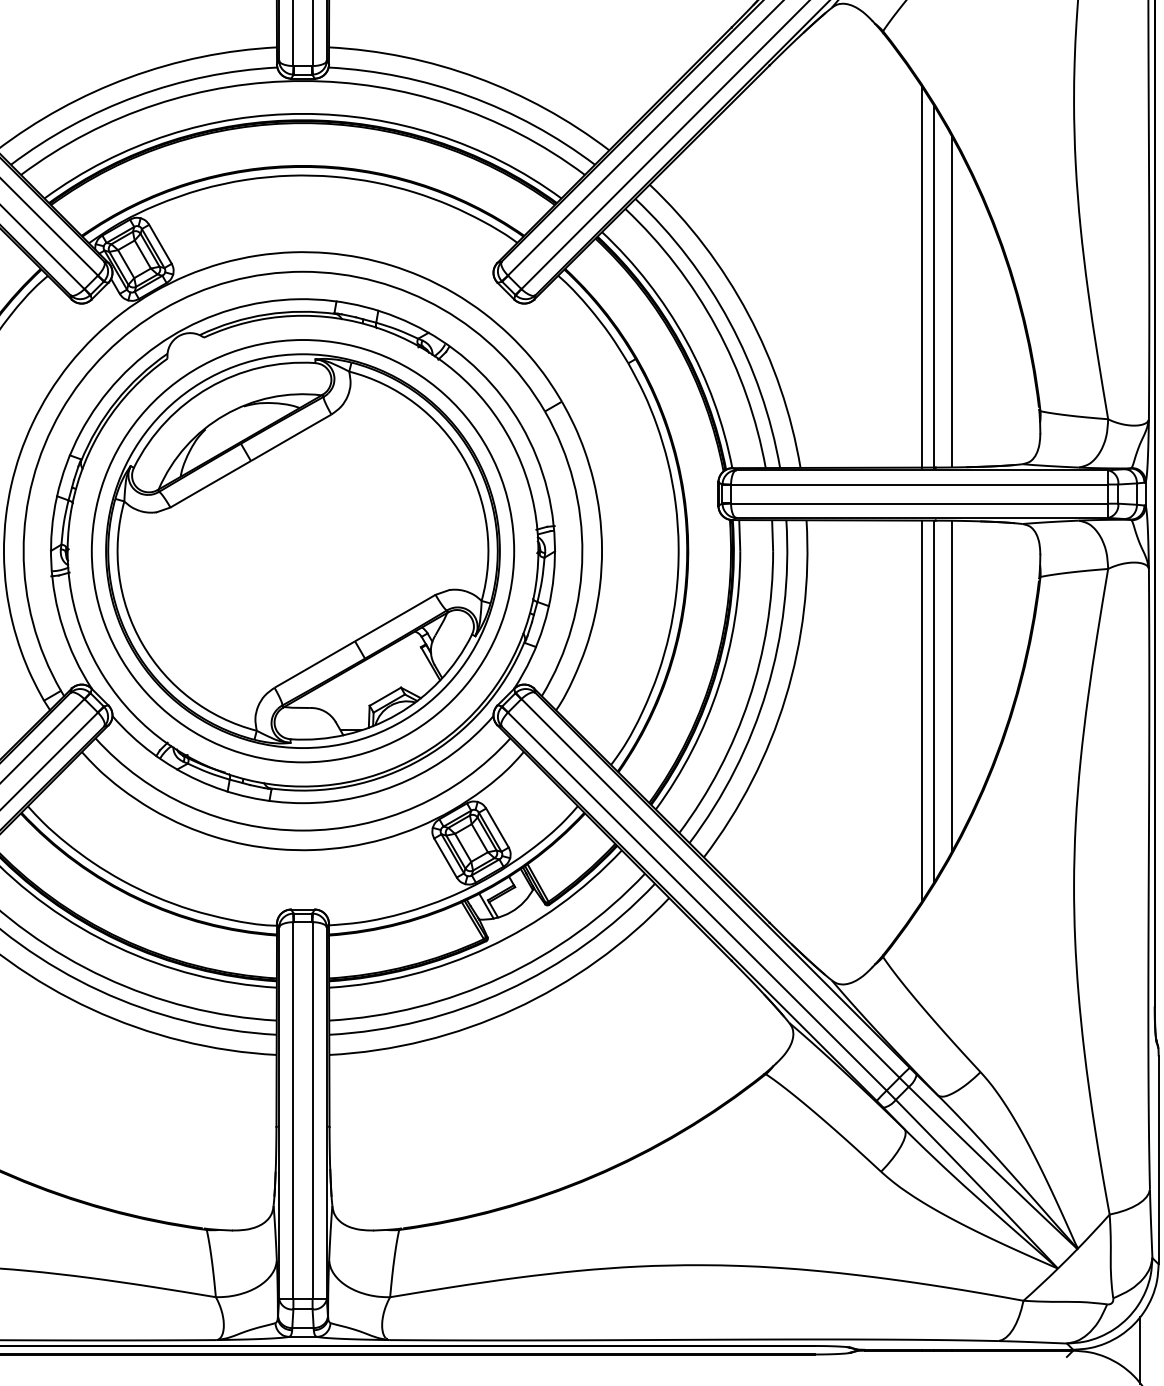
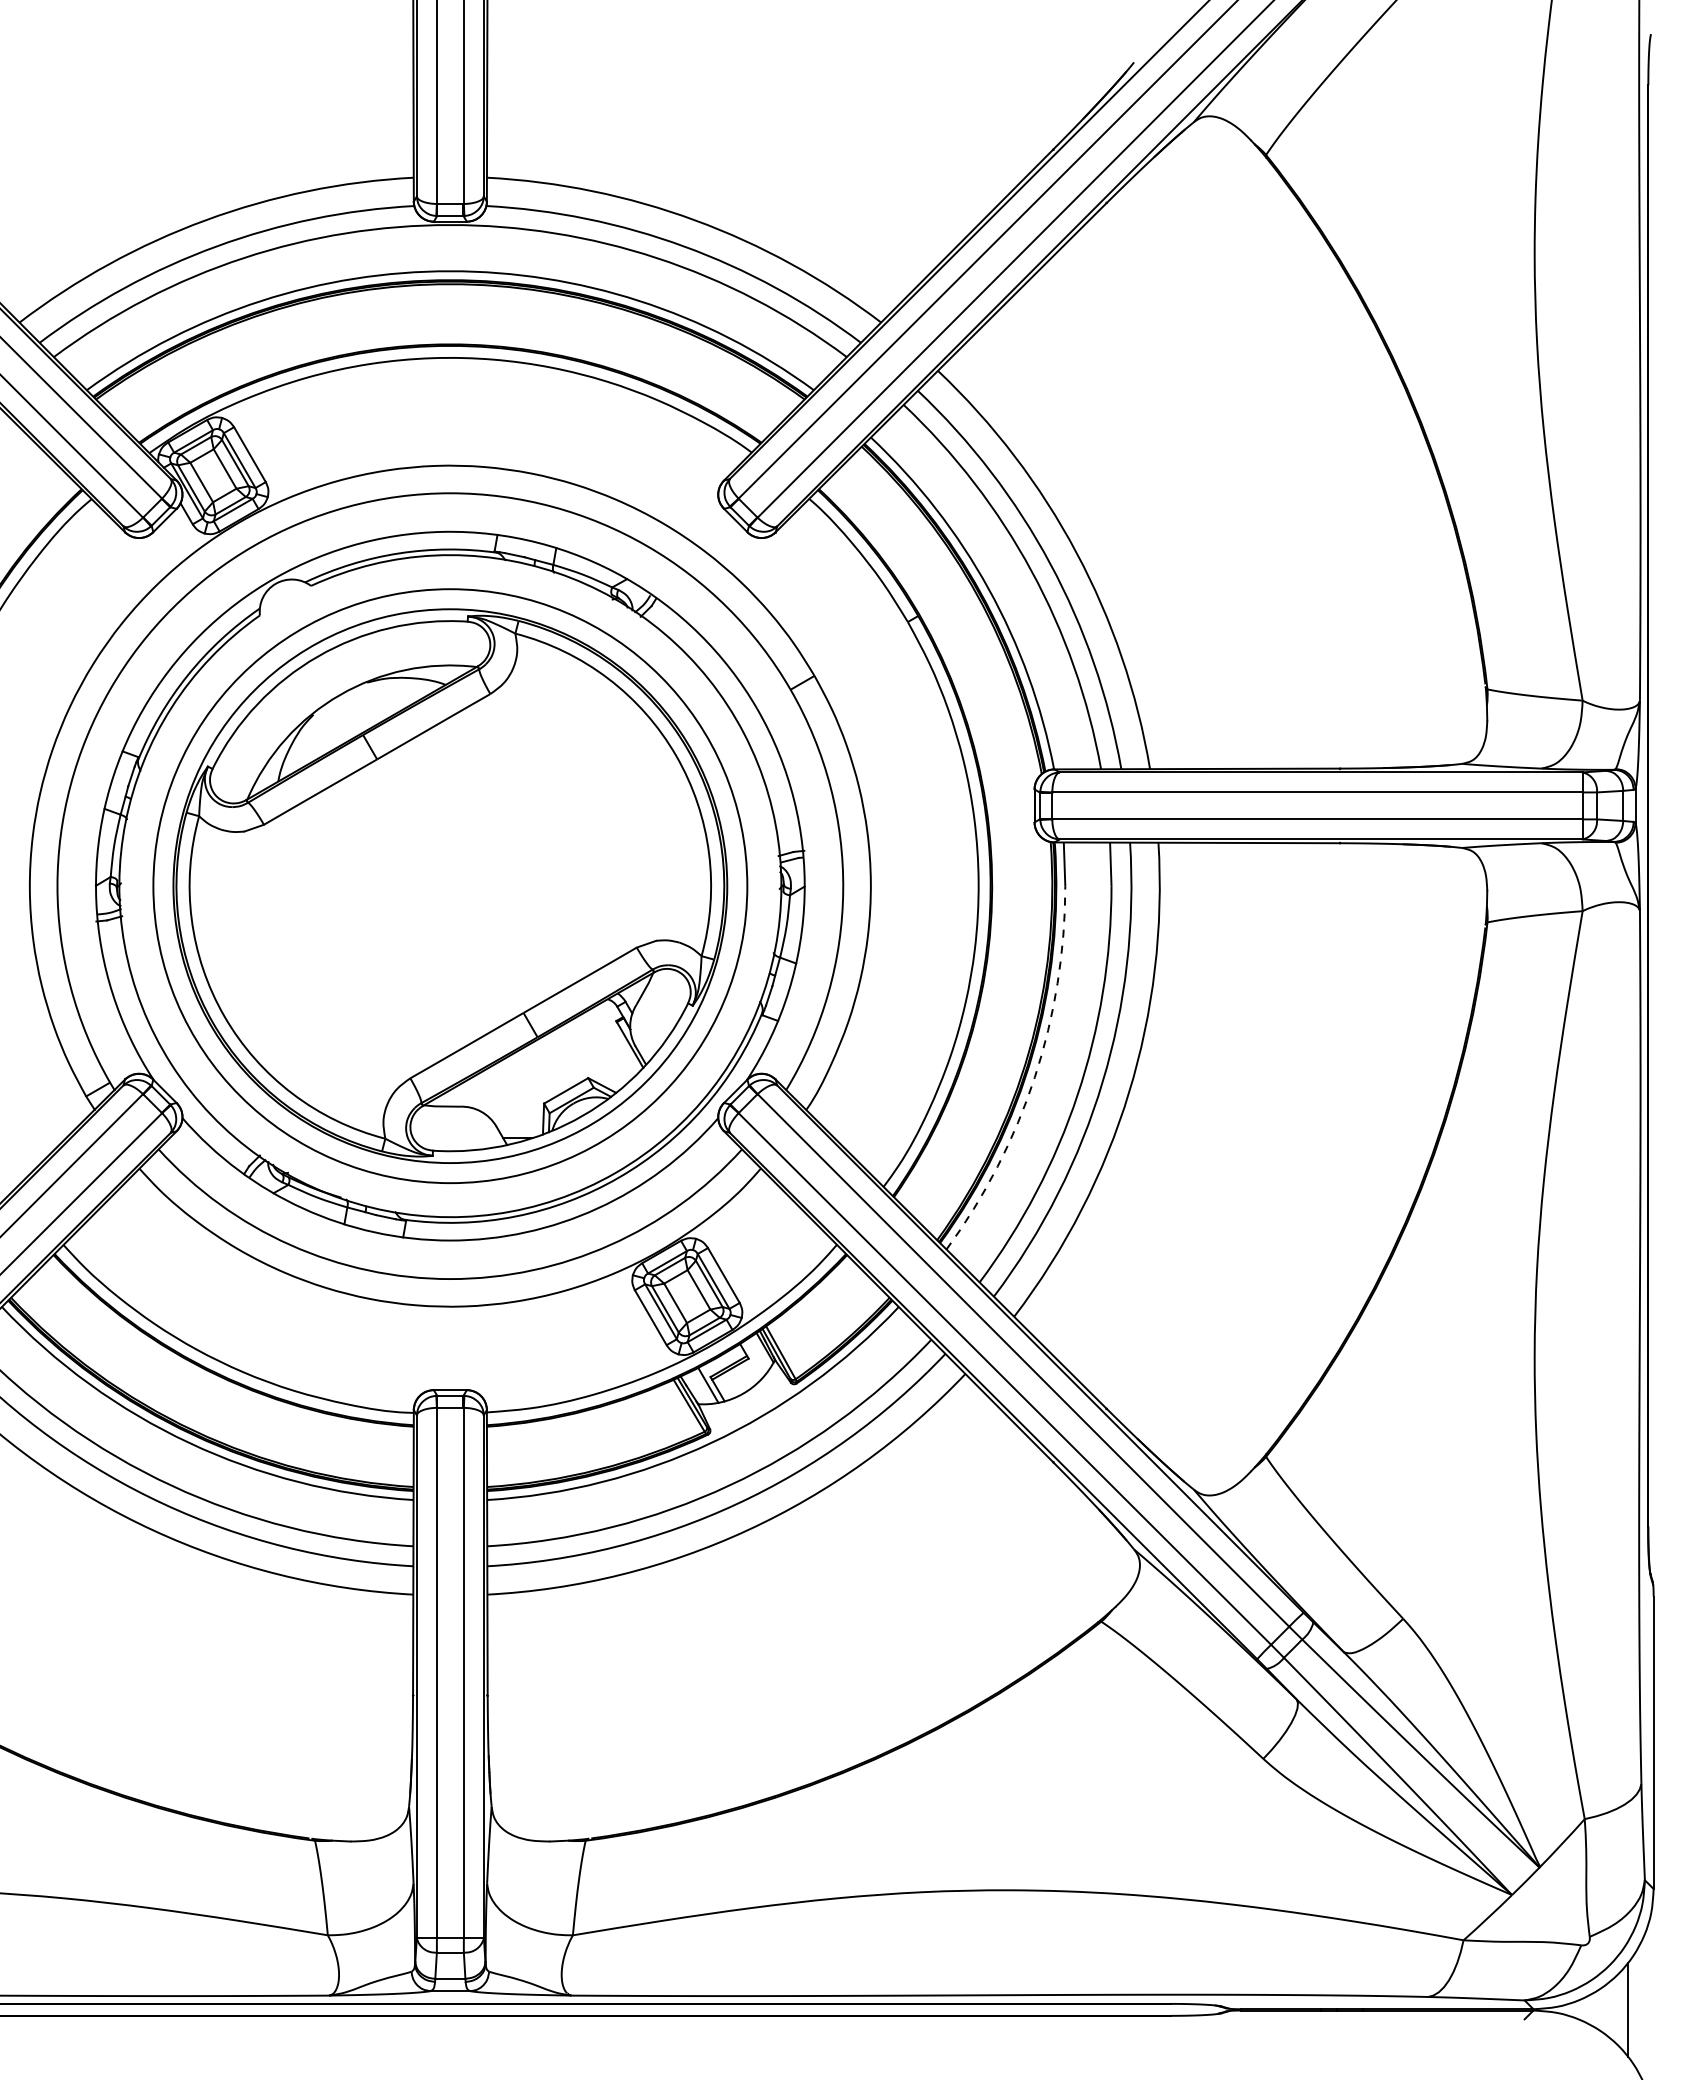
line: (922, 276) -> (1321, 500), removed
line: (933, 286) -> (1337, 513), removed
line: (951, 301) -> (1362, 535), removed
line: (951, 686) -> (1362, 1076), removed
arc: (718, 687) -> (1034, 1077), solid -> dashed
line: (933, 702) -> (1337, 1098), removed
line: (922, 710) -> (1321, 1110), removed

